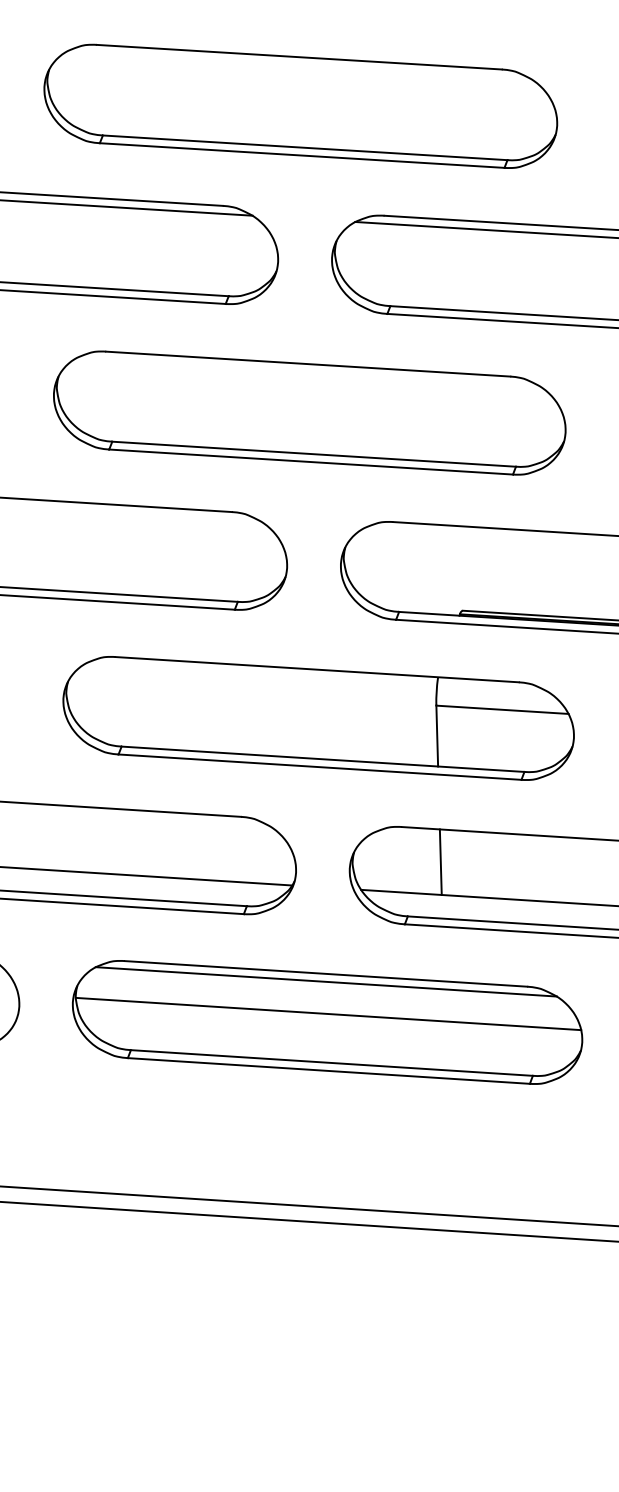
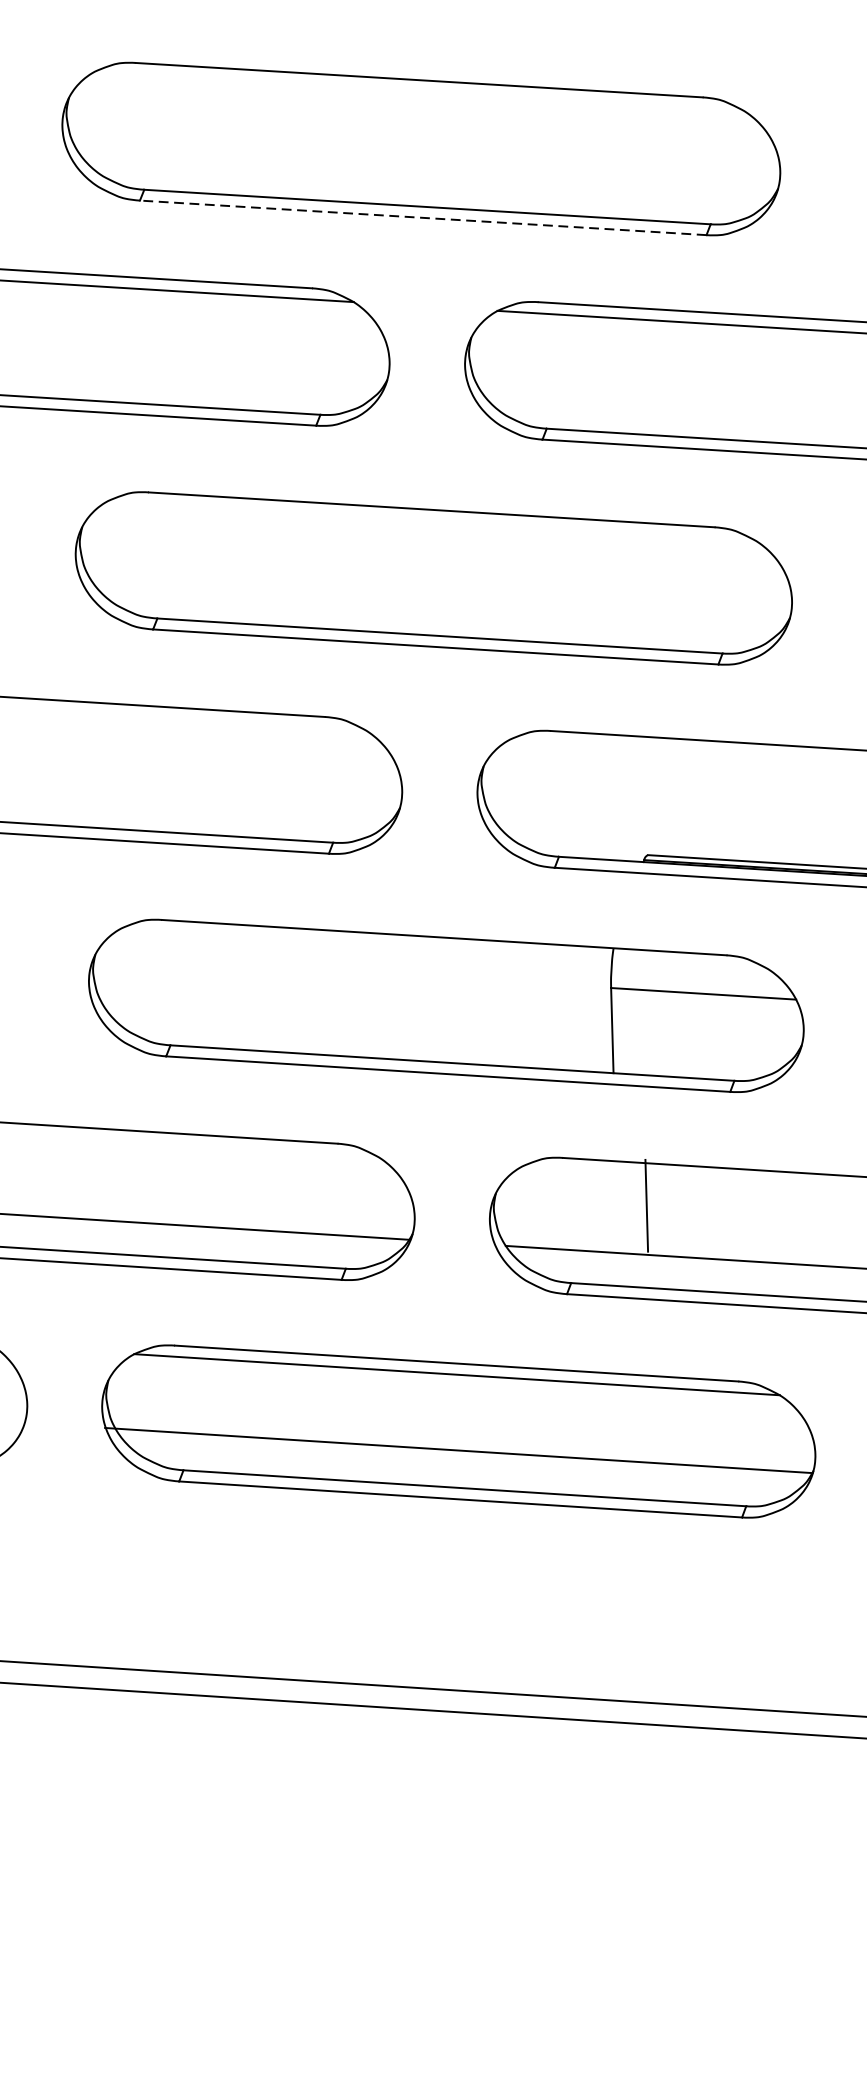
line: (302, 155) -> (423, 217), solid -> dashed
line: (440, 861) -> (646, 1204), moved
line: (328, 1013) -> (458, 1449), moved

